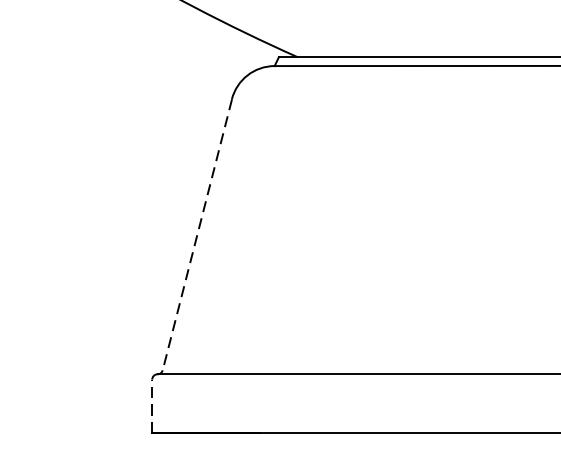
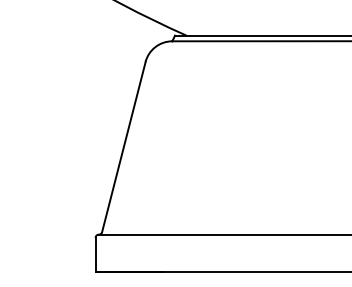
line: (196, 235) -> (123, 147), dashed -> solid
line: (152, 405) -> (95, 254), dashed -> solid

